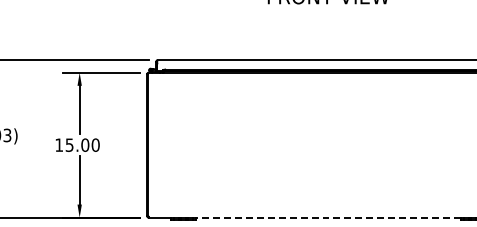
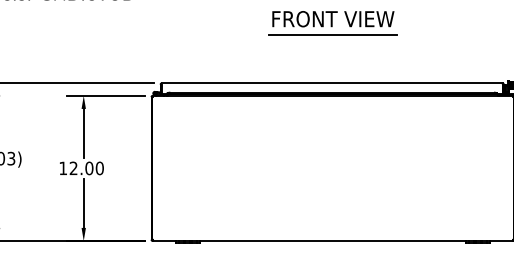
line: (327, 11) -> (332, 34), added
text: (69, 145) -> (73, 168), 15.00 -> 12.00
line: (327, 218) -> (332, 241), dashed -> solid

